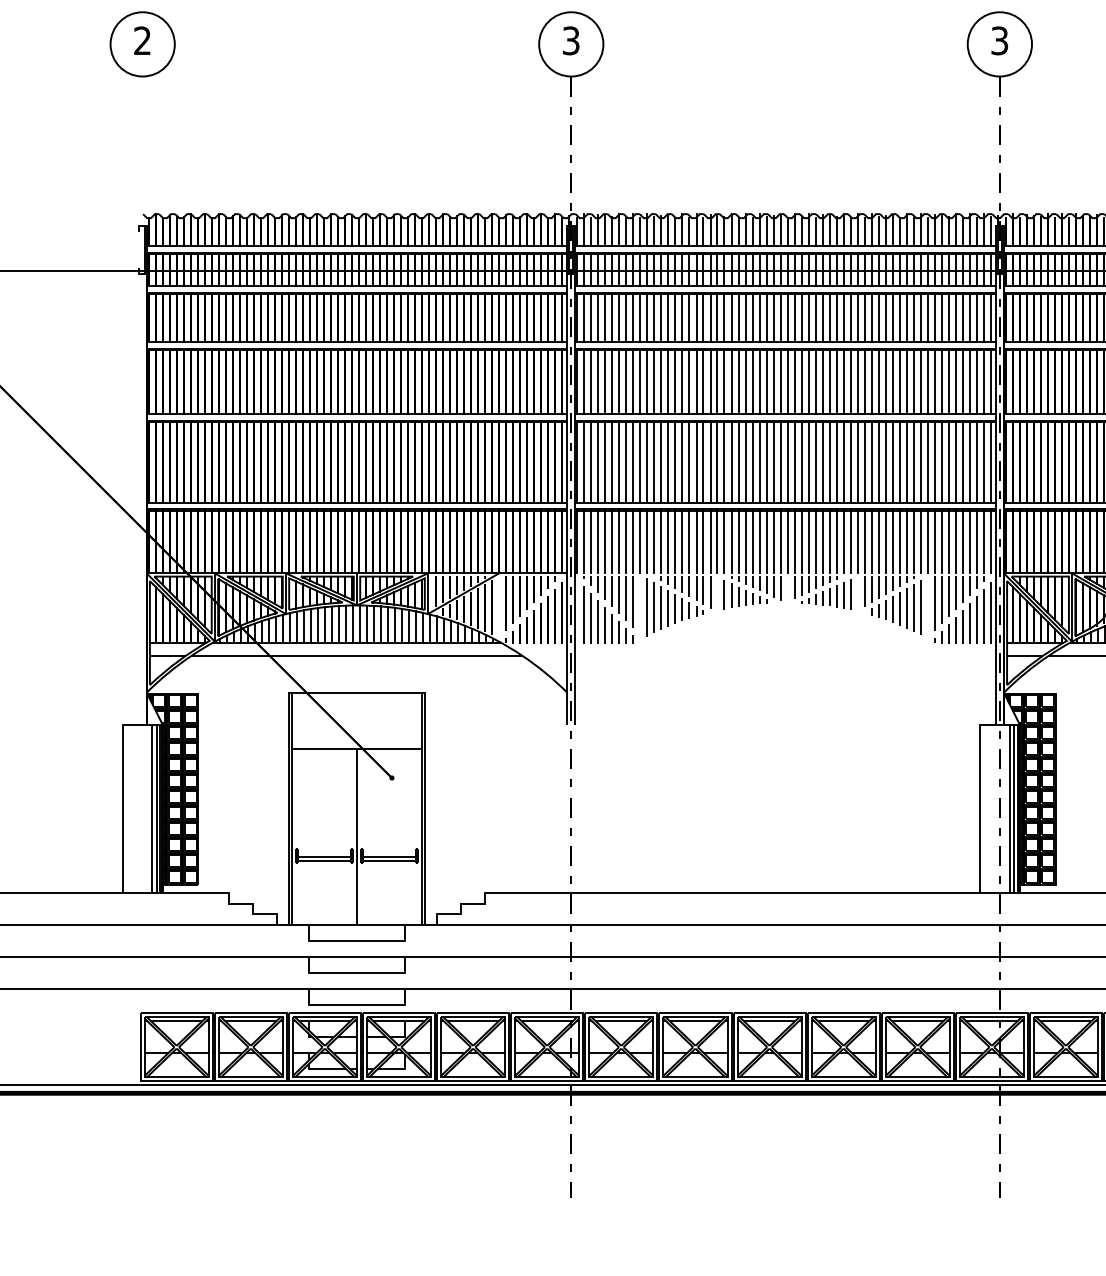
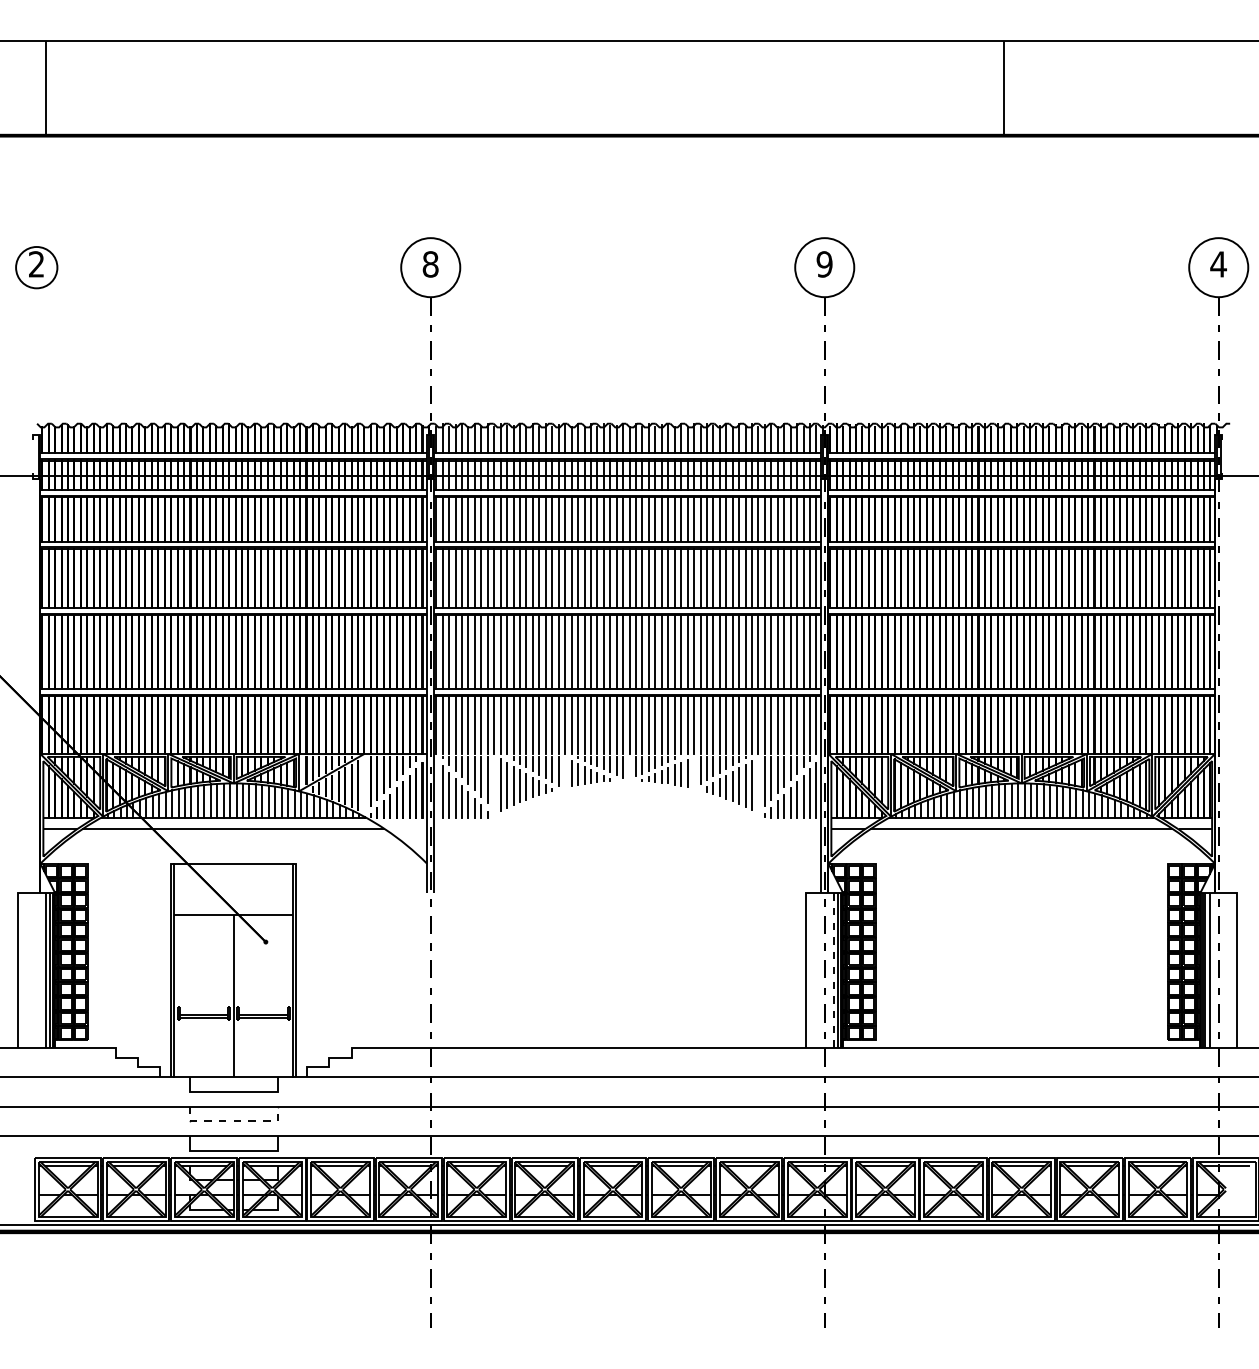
text: (571, 40) -> (430, 264), 3 -> 8
text: (999, 40) -> (824, 264), 3 -> 9
circle: (142, 44) -> (36, 267), size x0.7
line: (1009, 808) -> (833, 970), solid -> dashed
line: (357, 973) -> (234, 1121), solid -> dashed

